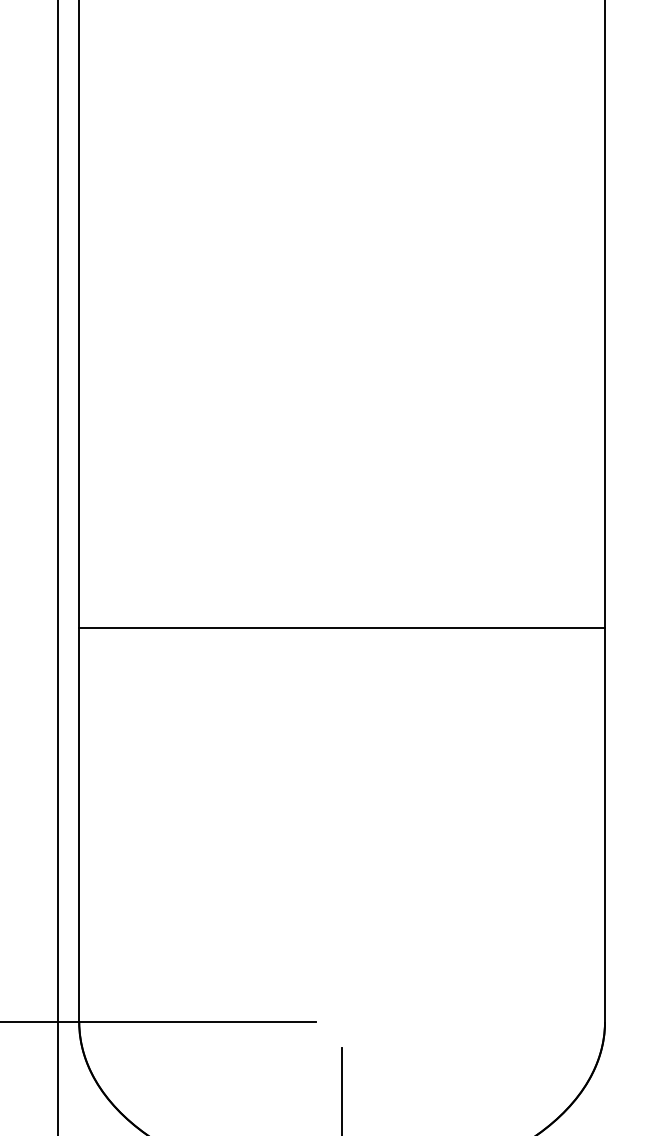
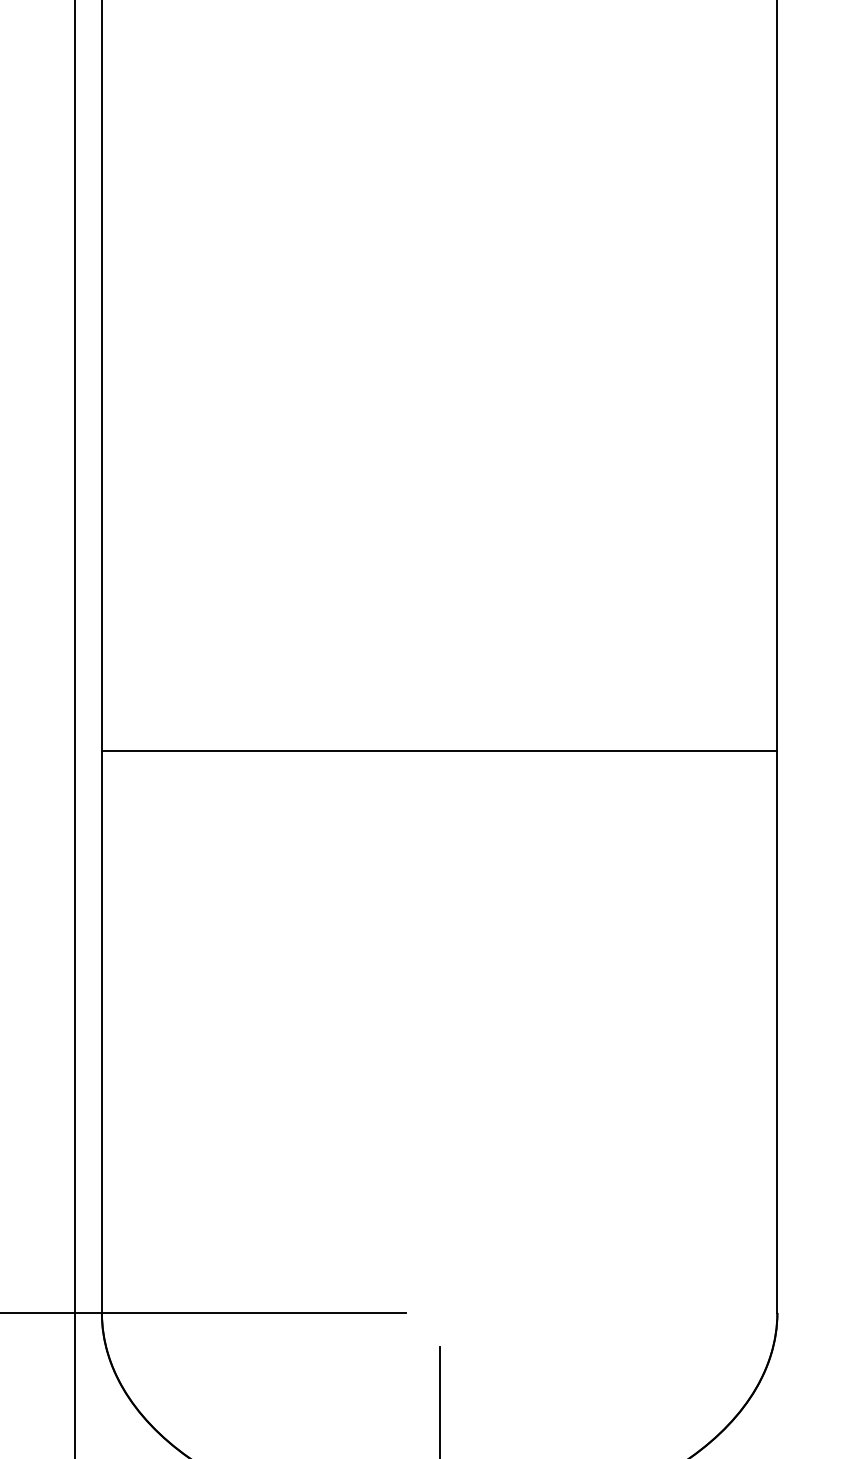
line: (342, 627) -> (440, 750), moved

